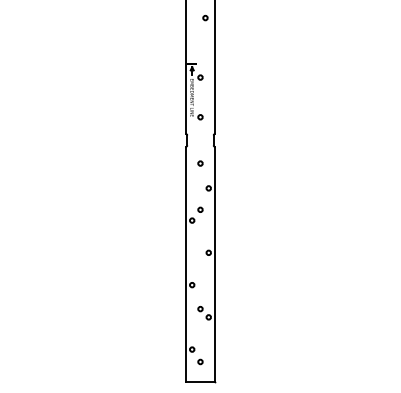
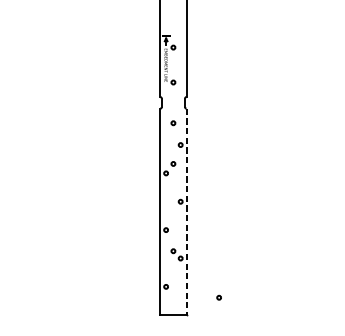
line: (215, 264) -> (186, 212), solid -> dashed
circle: (200, 361) -> (219, 297), moved

